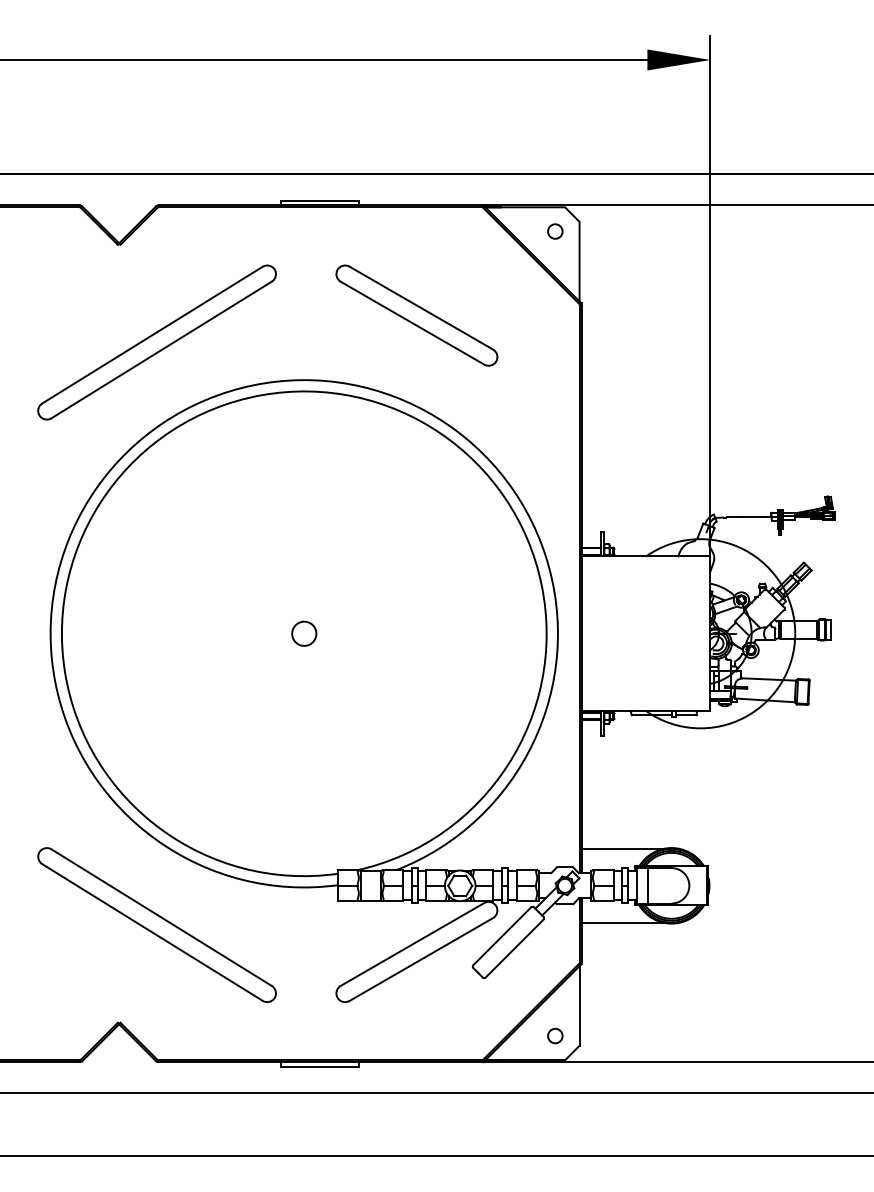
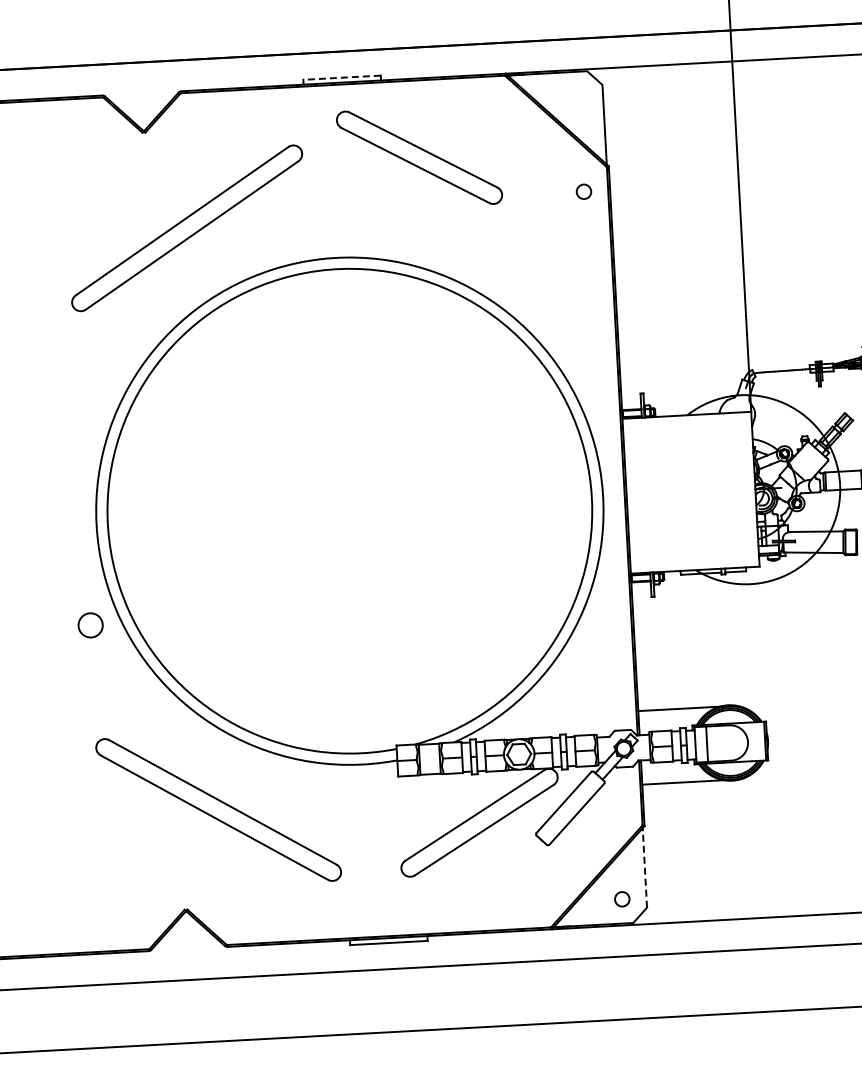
line: (319, 200) -> (341, 77), solid -> dashed
circle: (555, 231) -> (584, 191), moved
part: (416, 315) -> (419, 157), moved
circle: (304, 633) -> (90, 625), moved
line: (579, 1006) -> (644, 868), solid -> dashed

